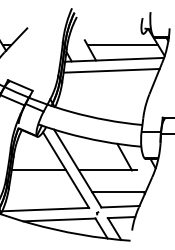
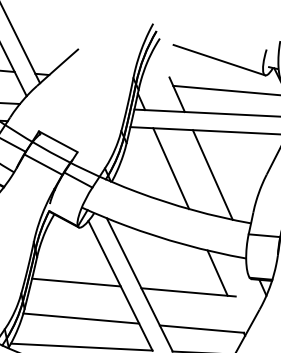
line: (114, 26) -> (219, 59), added
line: (90, 95) -> (170, 168), added
line: (116, 97) -> (212, 174), added
line: (43, 192) -> (80, 318), added

